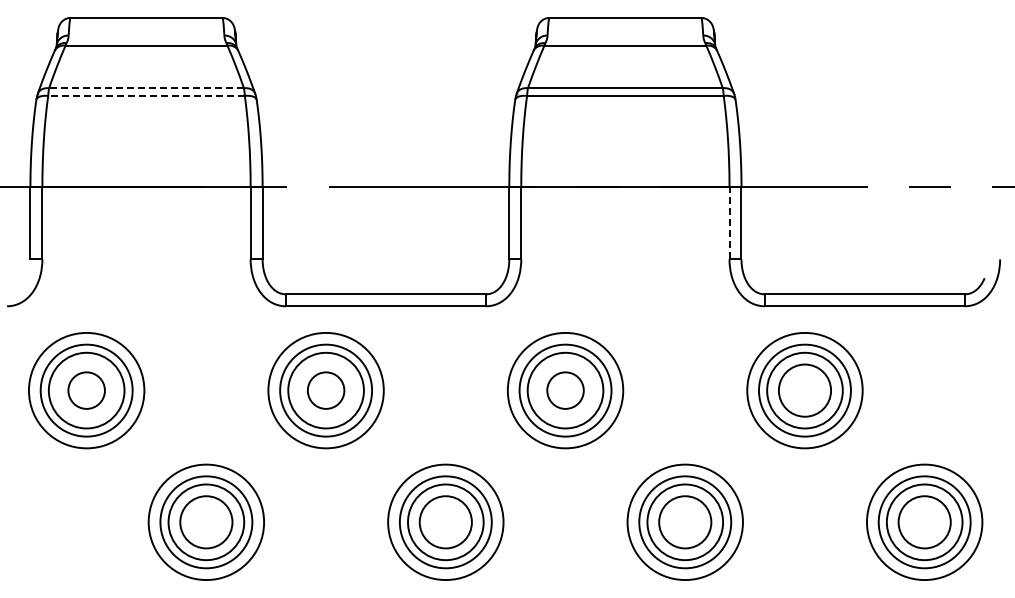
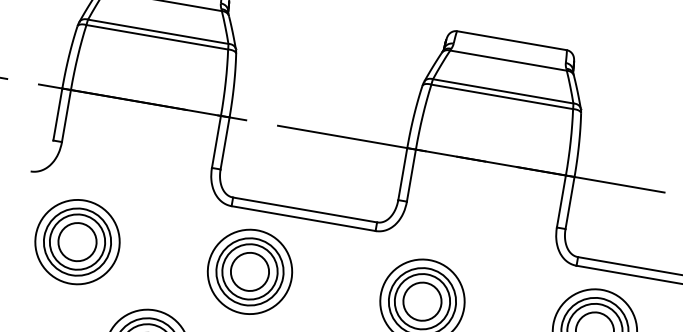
line: (146, 88) -> (158, 31), dashed -> solid
line: (146, 95) -> (157, 36), dashed -> solid
line: (729, 222) -> (561, 200), dashed -> solid
circle: (86, 390) -> (77, 242), size x1.43
circle: (326, 390) -> (250, 271), size x1.43
circle: (565, 390) -> (422, 301), size x1.43

